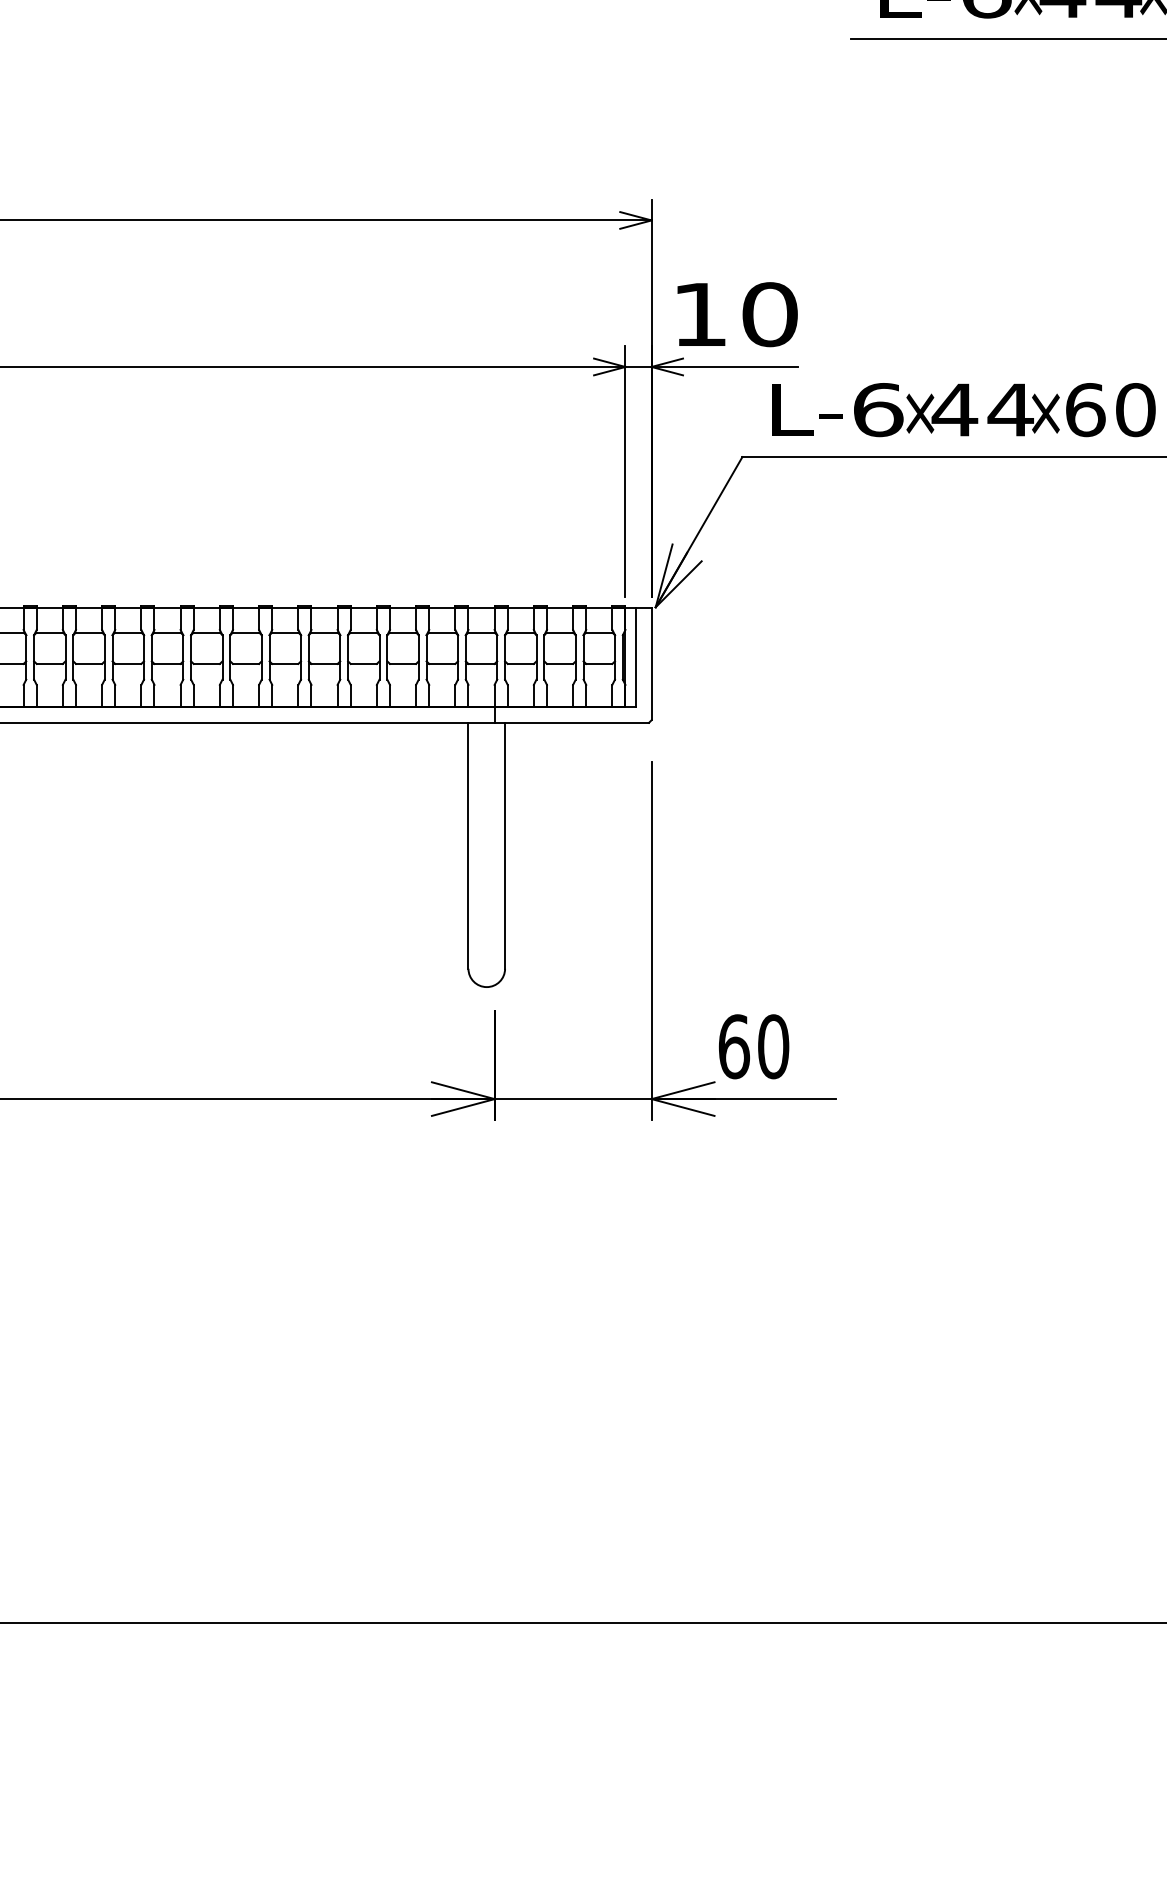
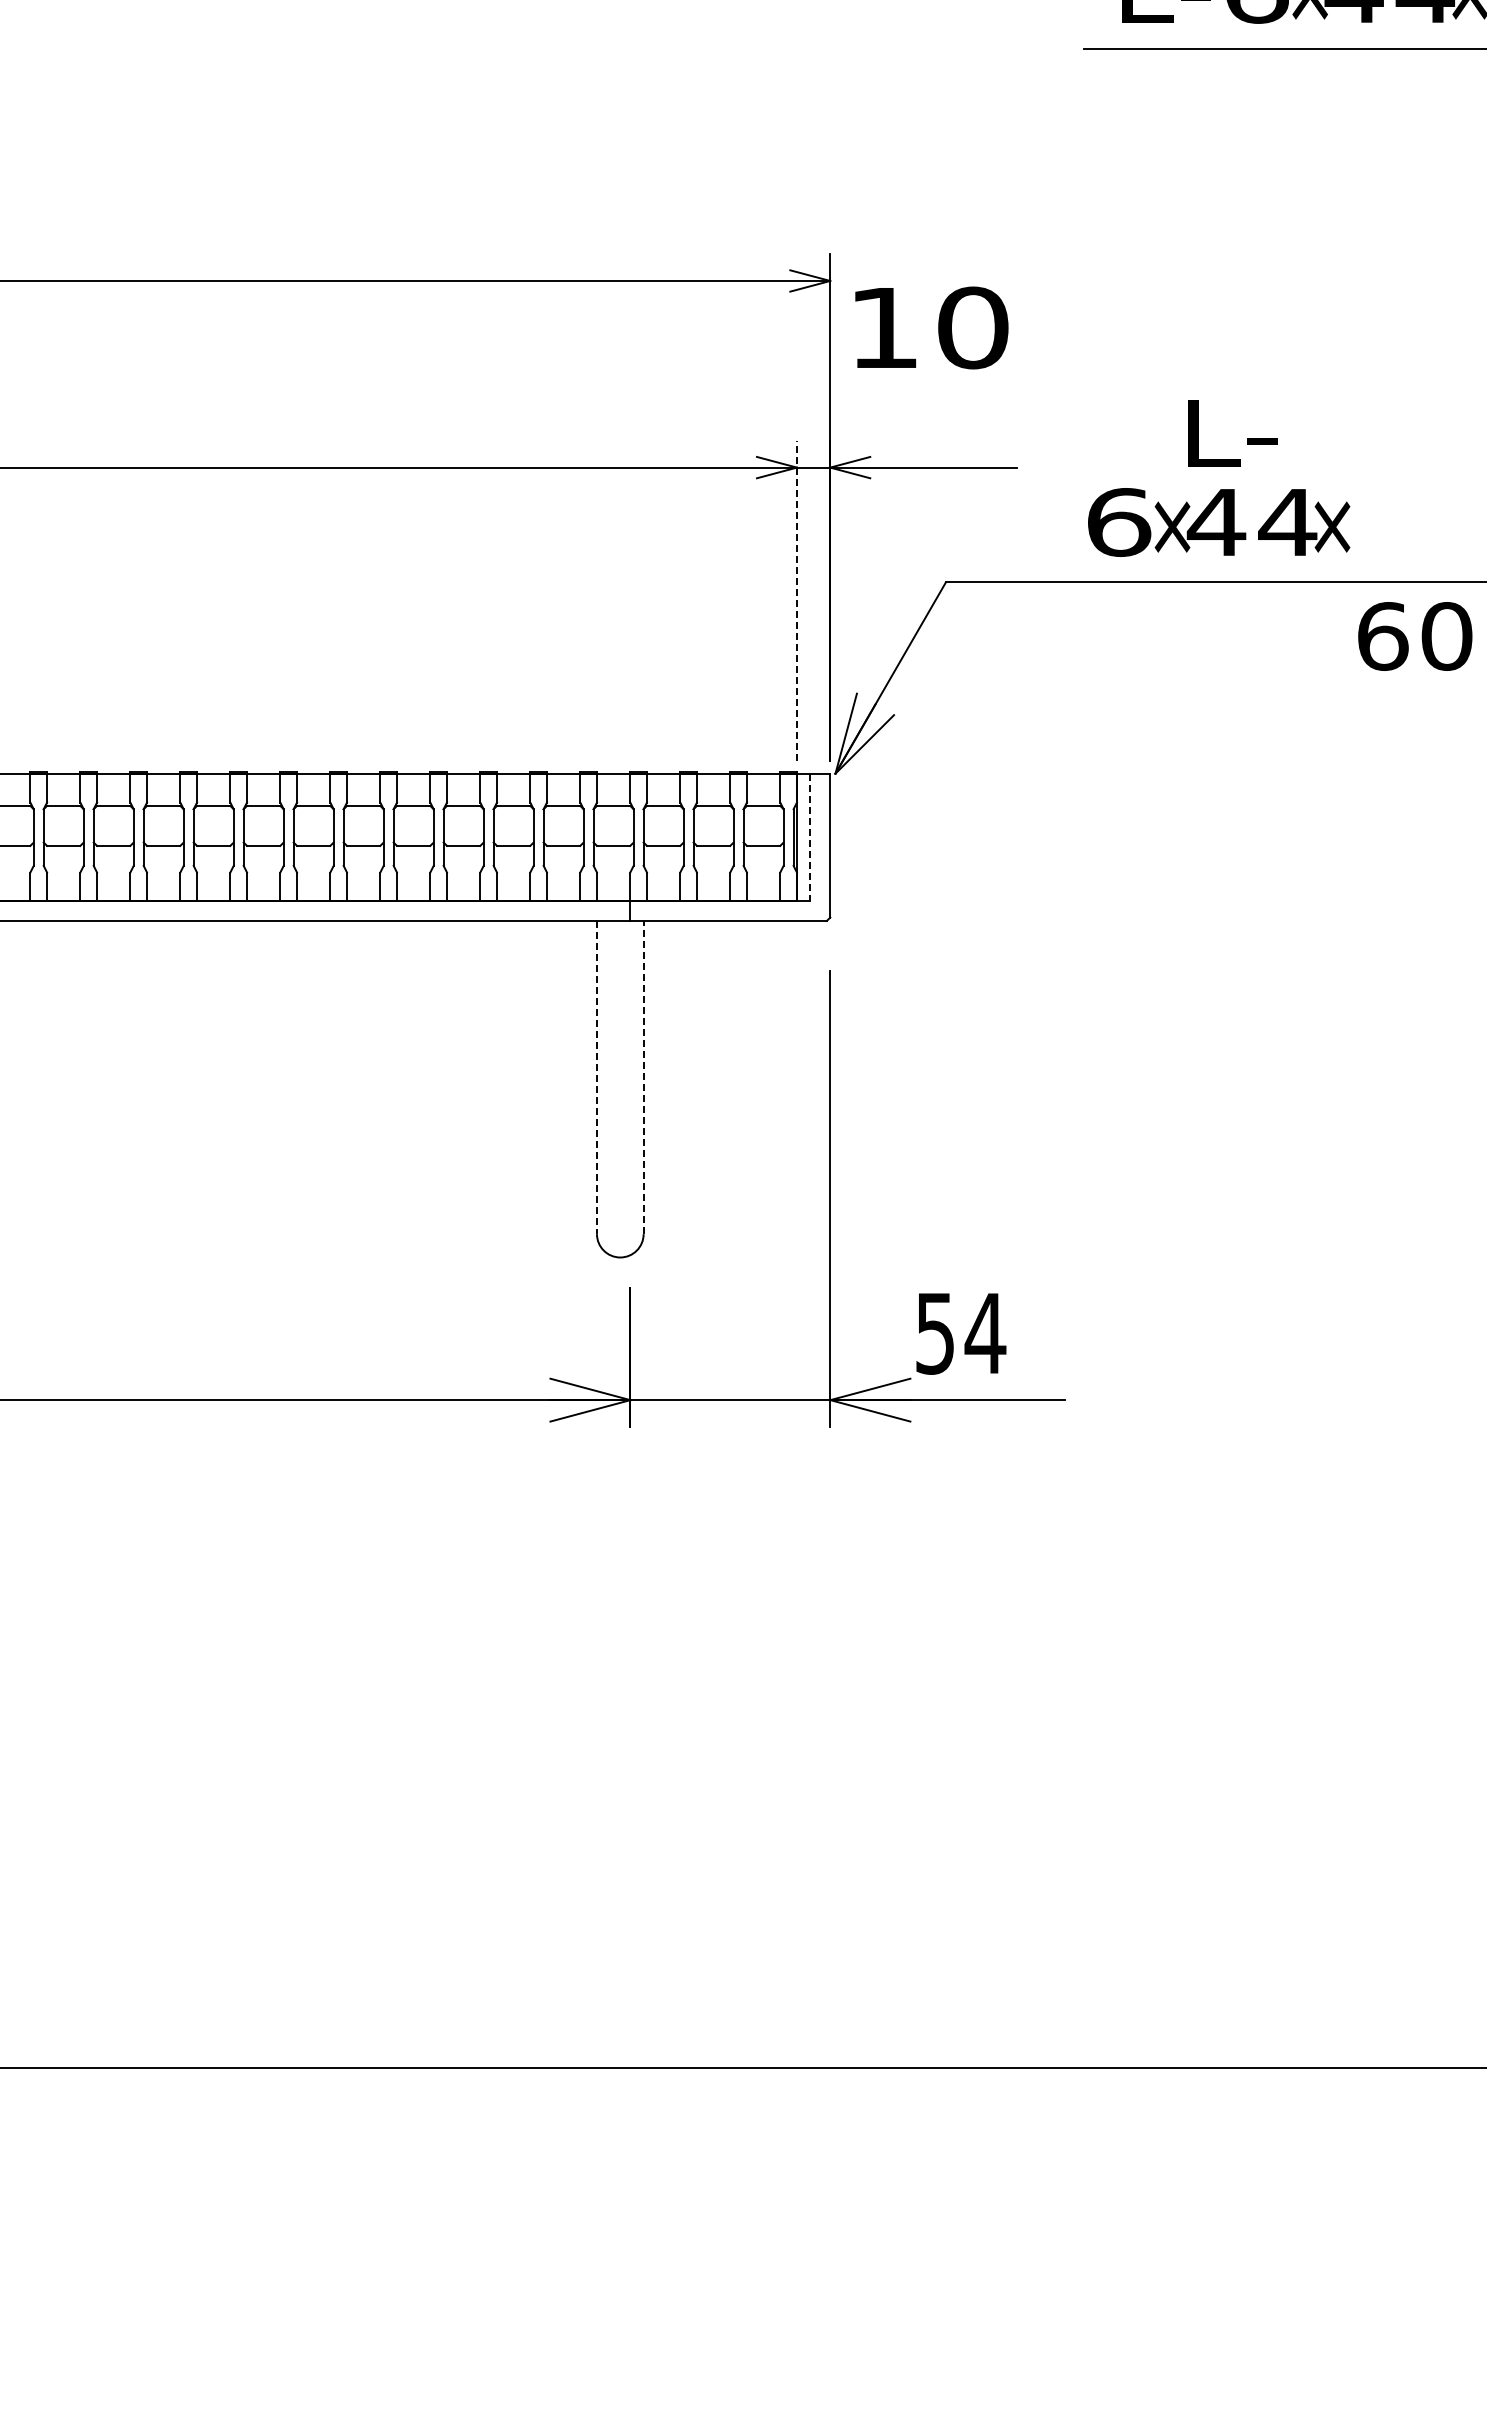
text: (737, 314) -> (931, 327), moved
text: (807, 410) -> (1232, 433), moved
text: (1111, 410) -> (1415, 636), moved
line: (625, 471) -> (796, 600), solid -> dashed
line: (636, 658) -> (810, 838), solid -> dashed
line: (468, 845) -> (596, 1077), solid -> dashed
line: (504, 845) -> (643, 1077), solid -> dashed
text: (754, 1046) -> (961, 1333), 60 -> 54

